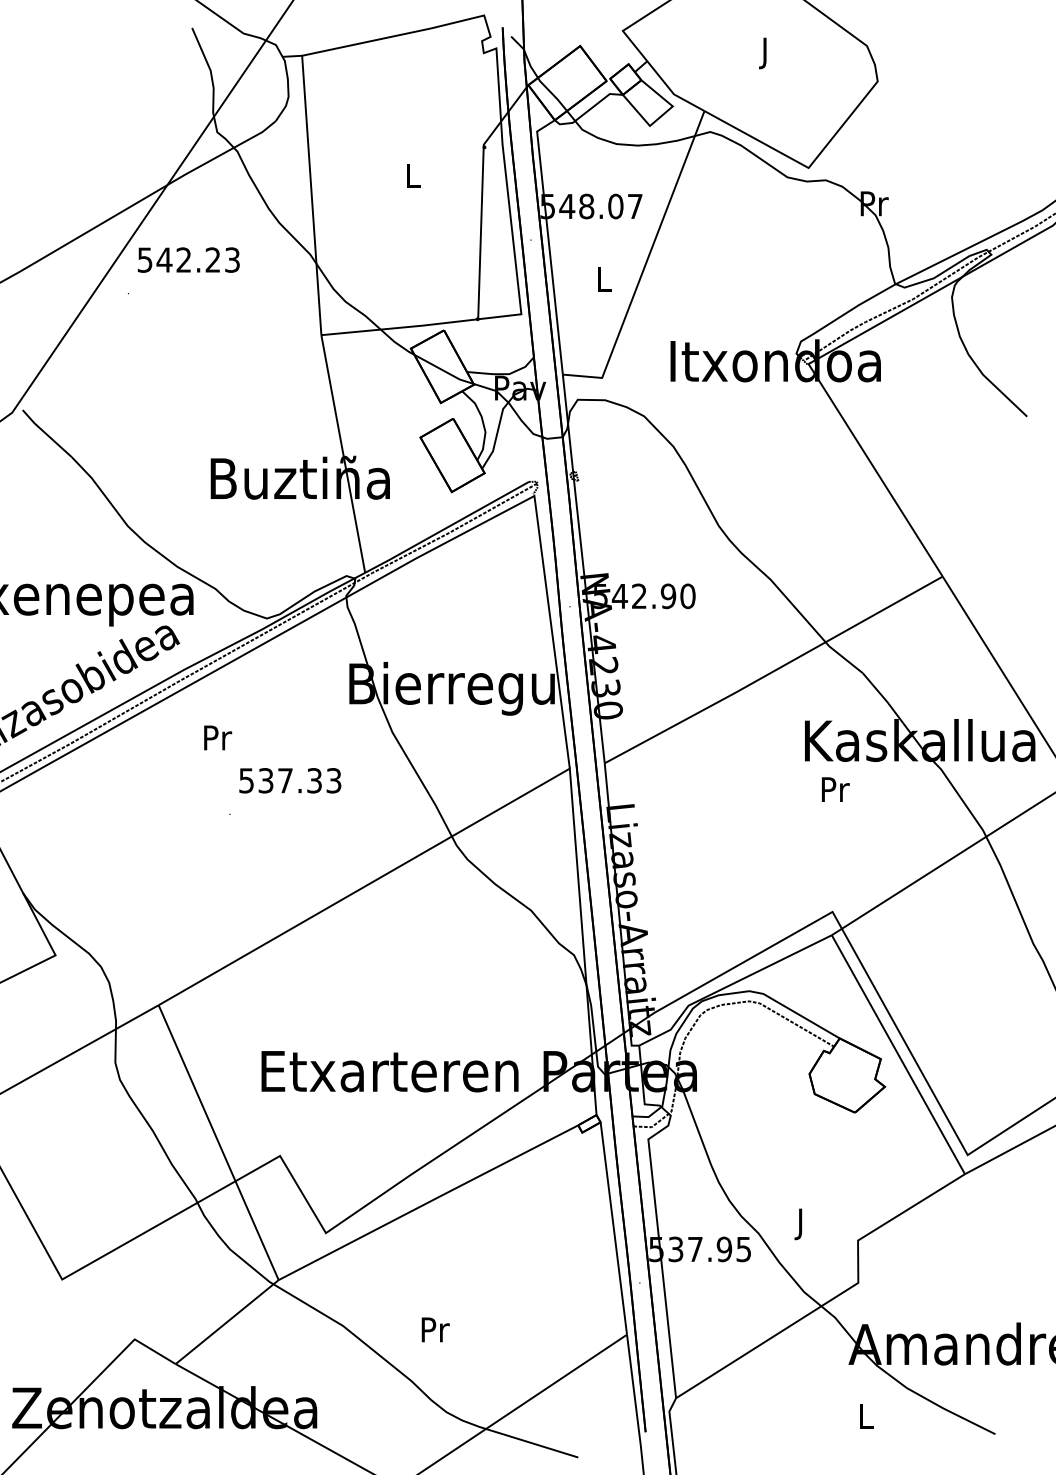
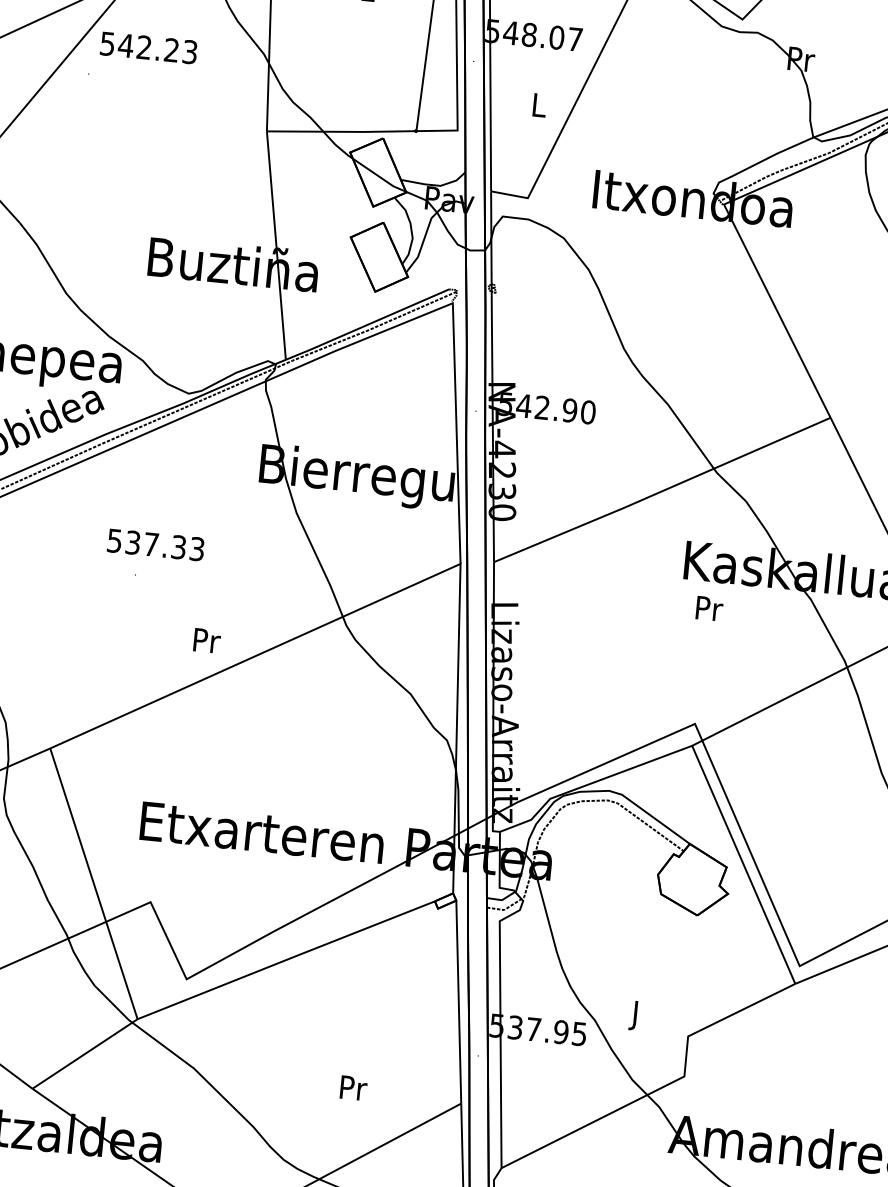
text: (218, 737) -> (207, 640), moved
text: (290, 780) -> (156, 544), moved
text: (435, 1329) -> (353, 1087), moved

